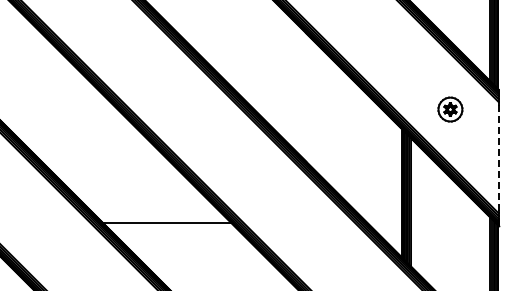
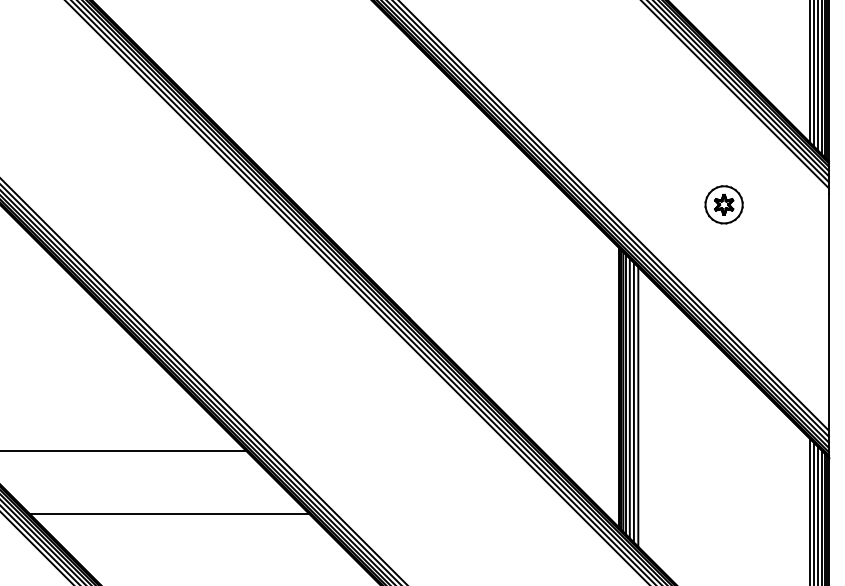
part: (450, 109) -> (724, 204), size x0.71
line: (498, 157) -> (828, 309), dashed -> solid
line: (195, 251) -> (169, 513), added

